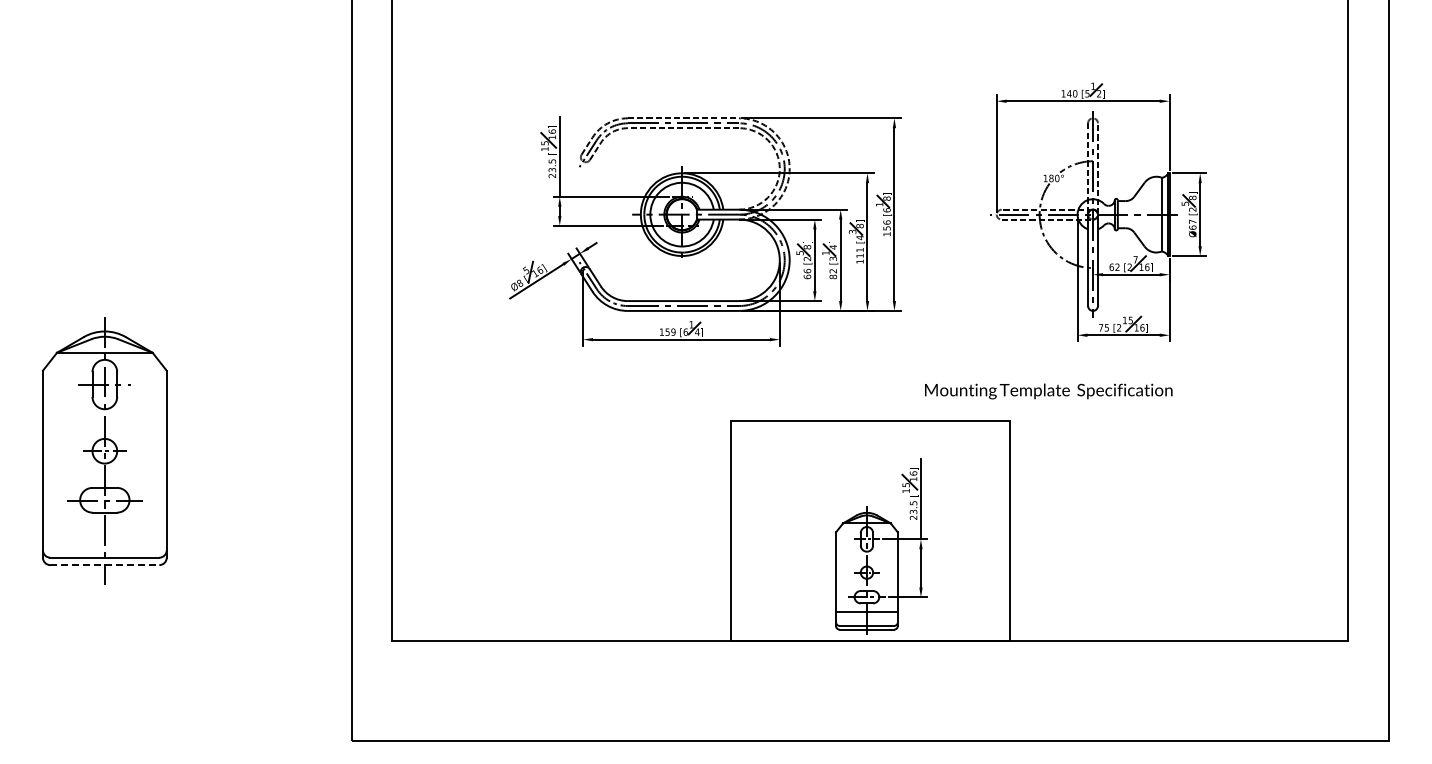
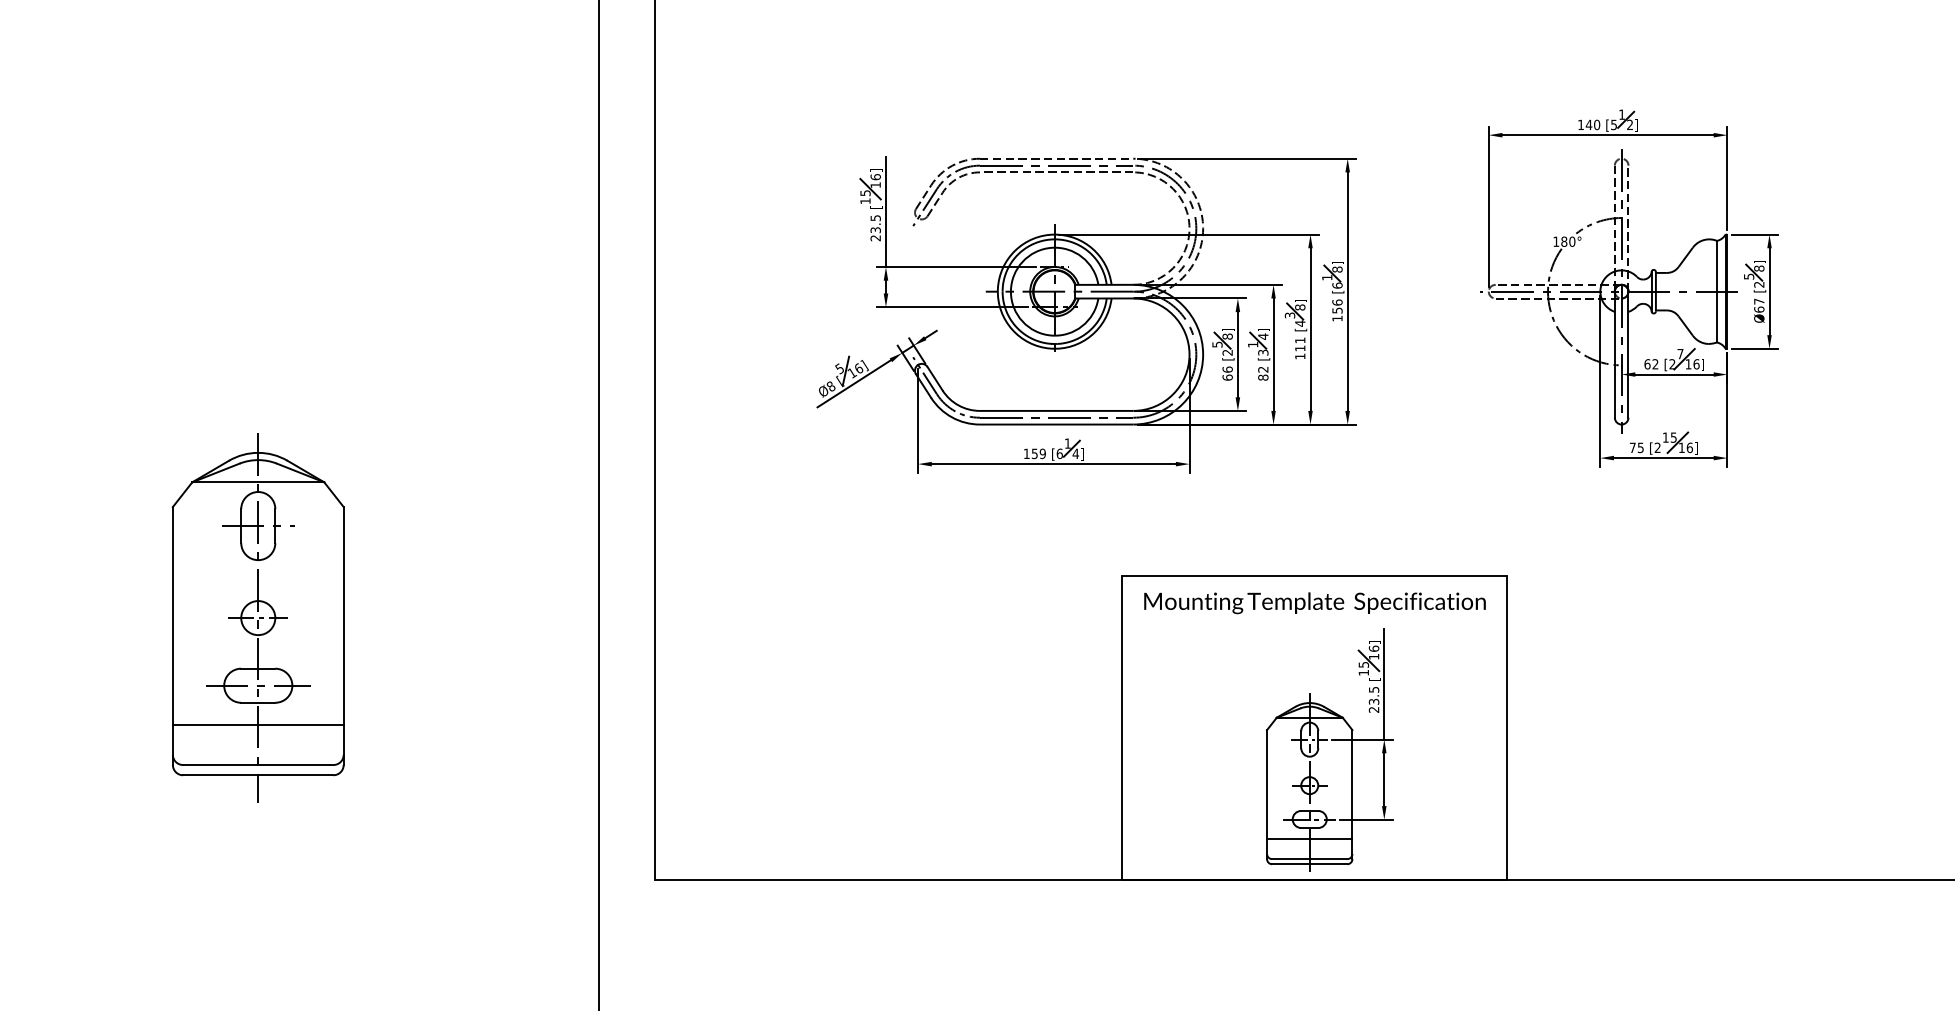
text: (1048, 391) -> (1314, 603), moved
line: (104, 528) -> (257, 724), added
line: (105, 565) -> (259, 775), dashed -> solid

